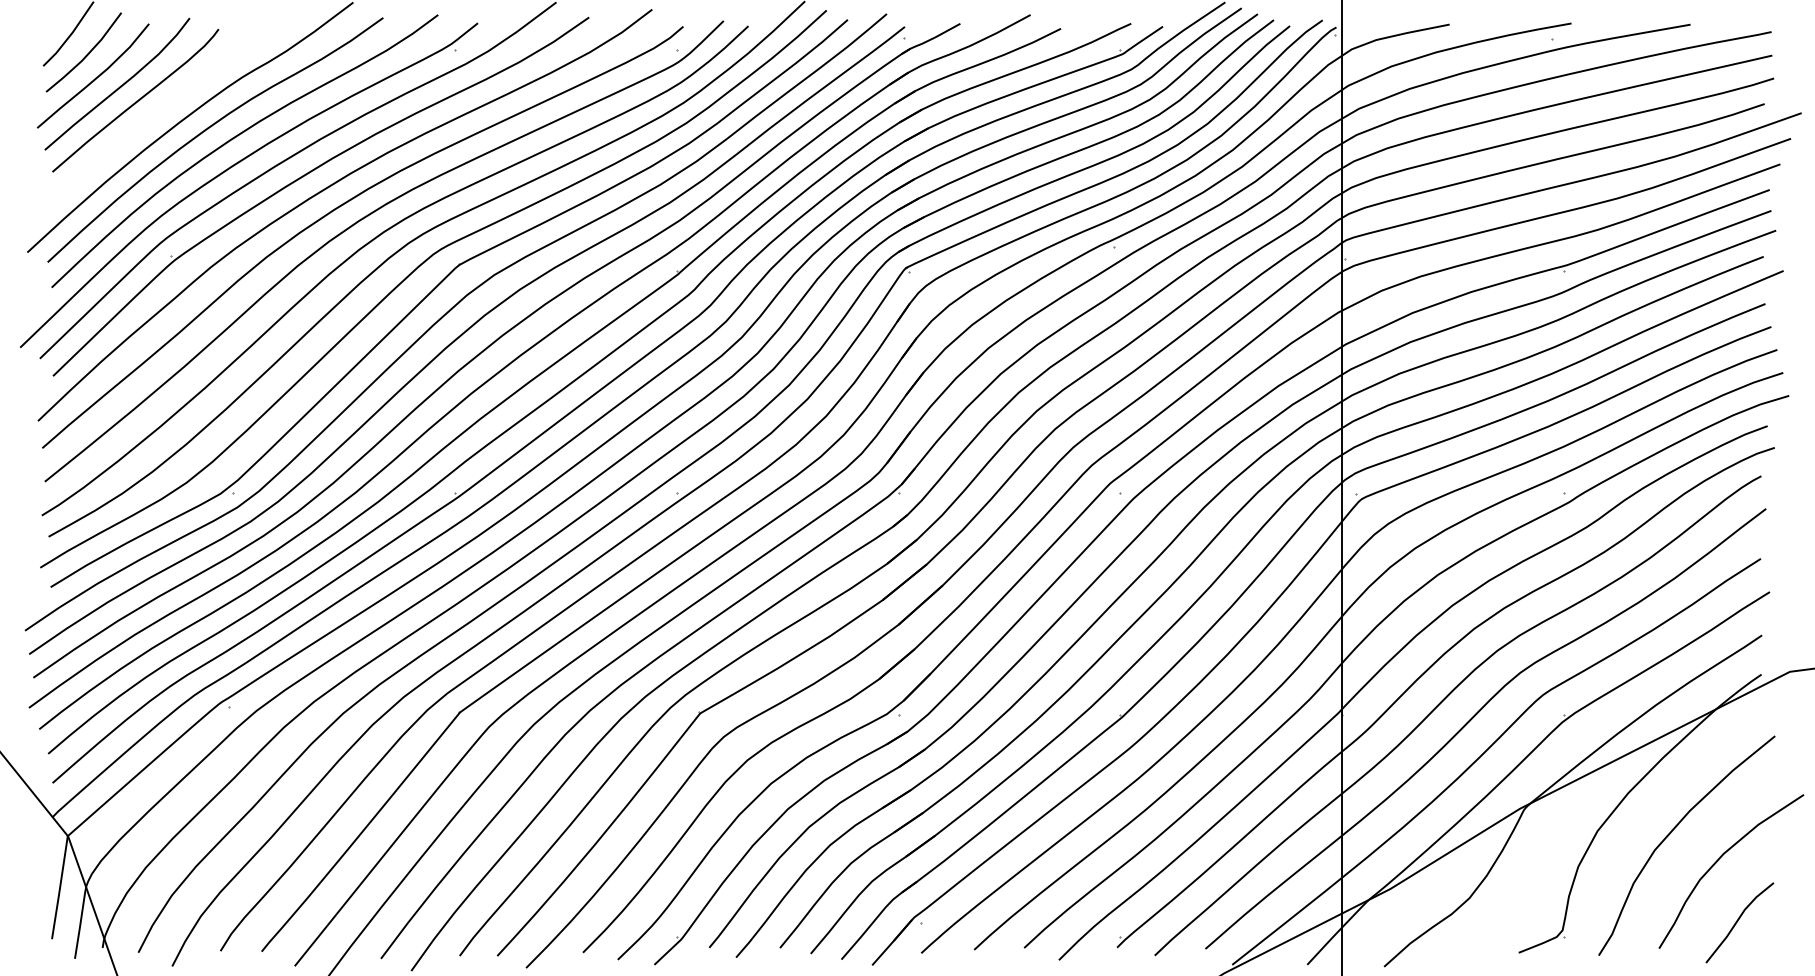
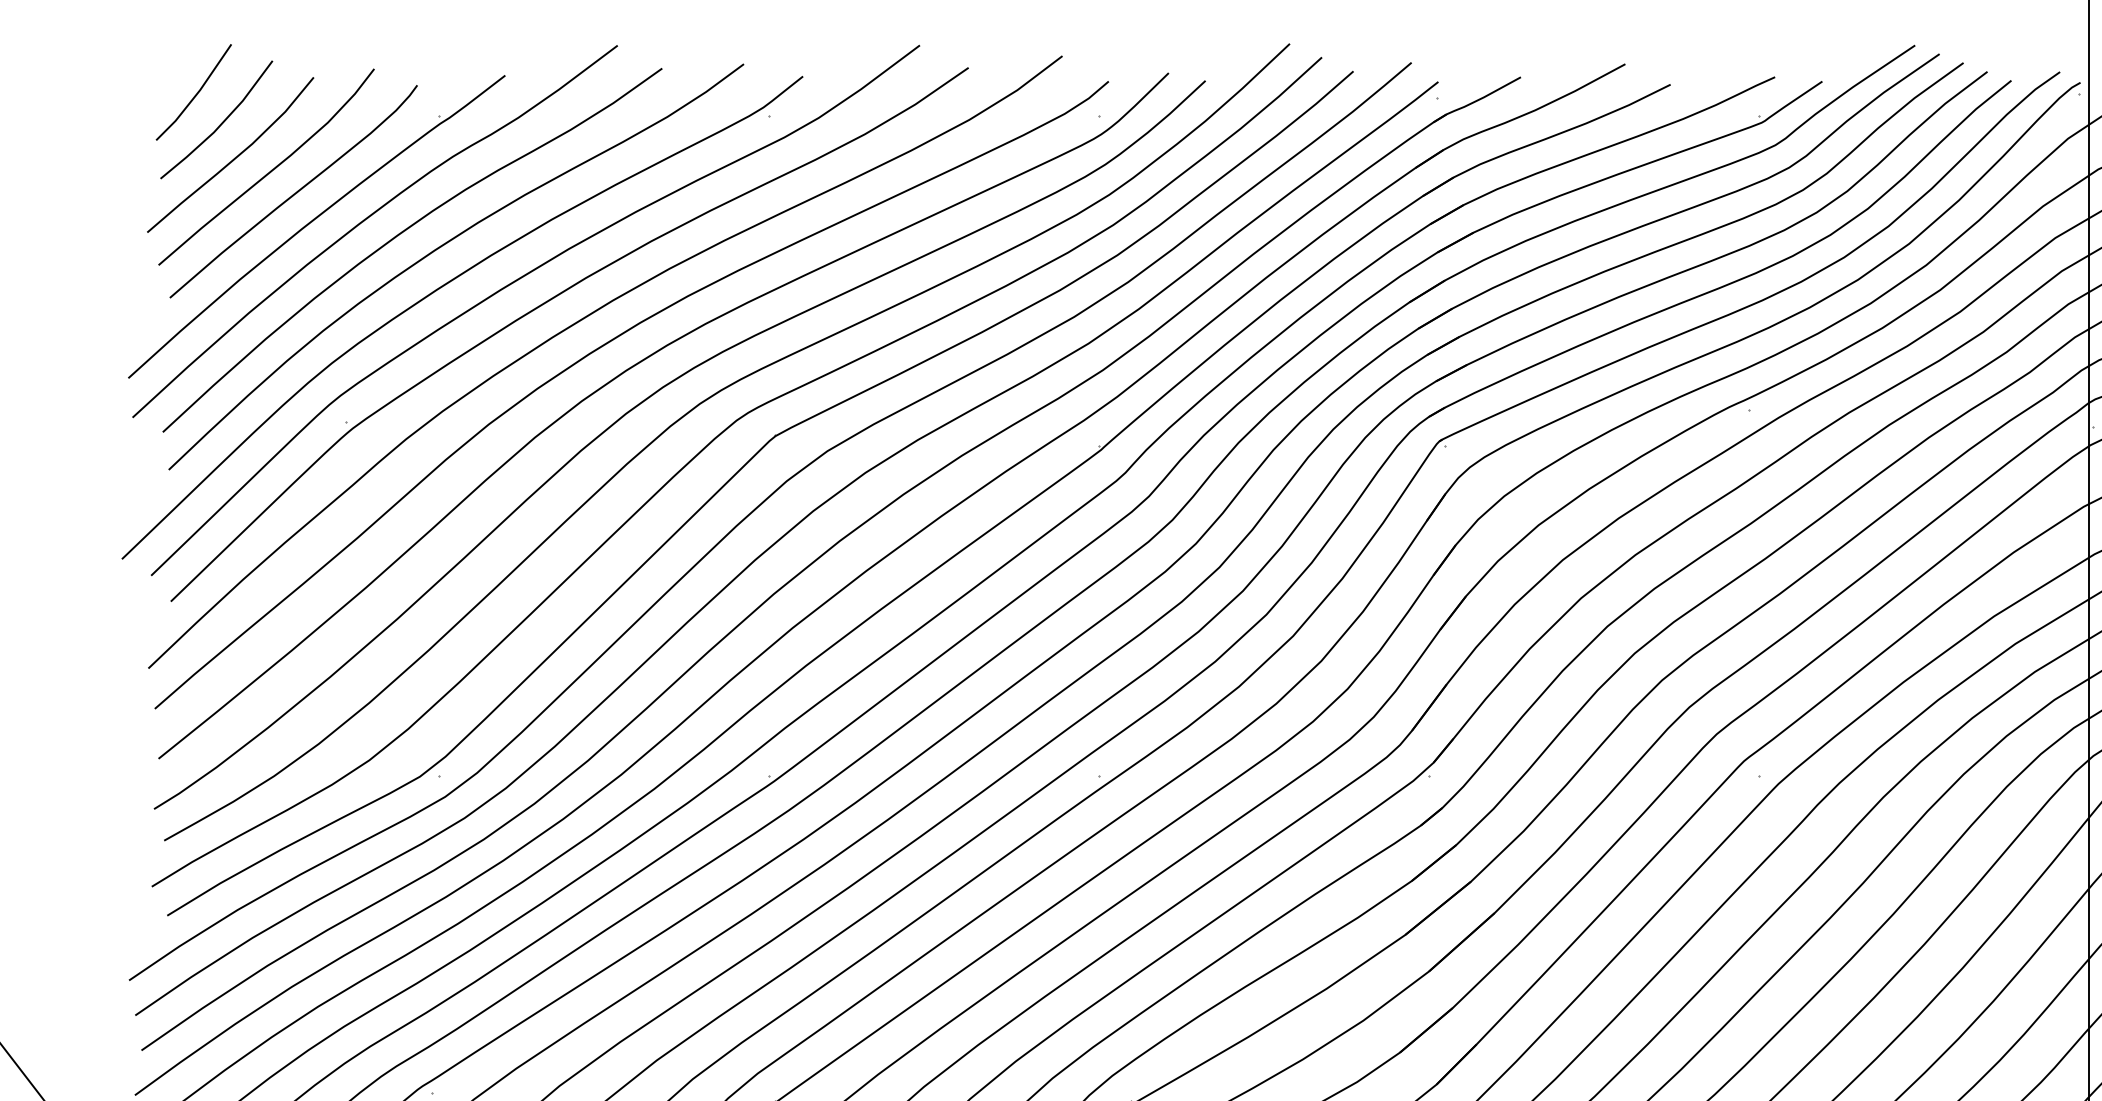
part: (151, 124) -> (317, 227), added

